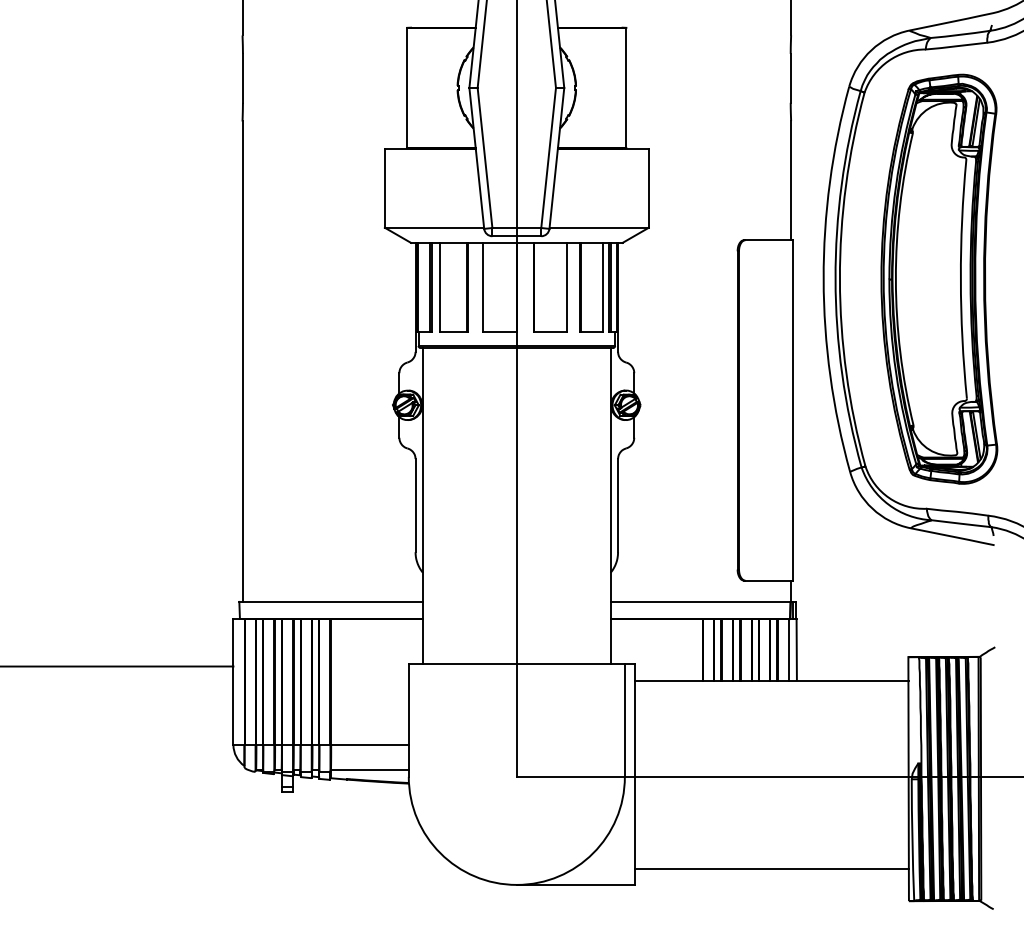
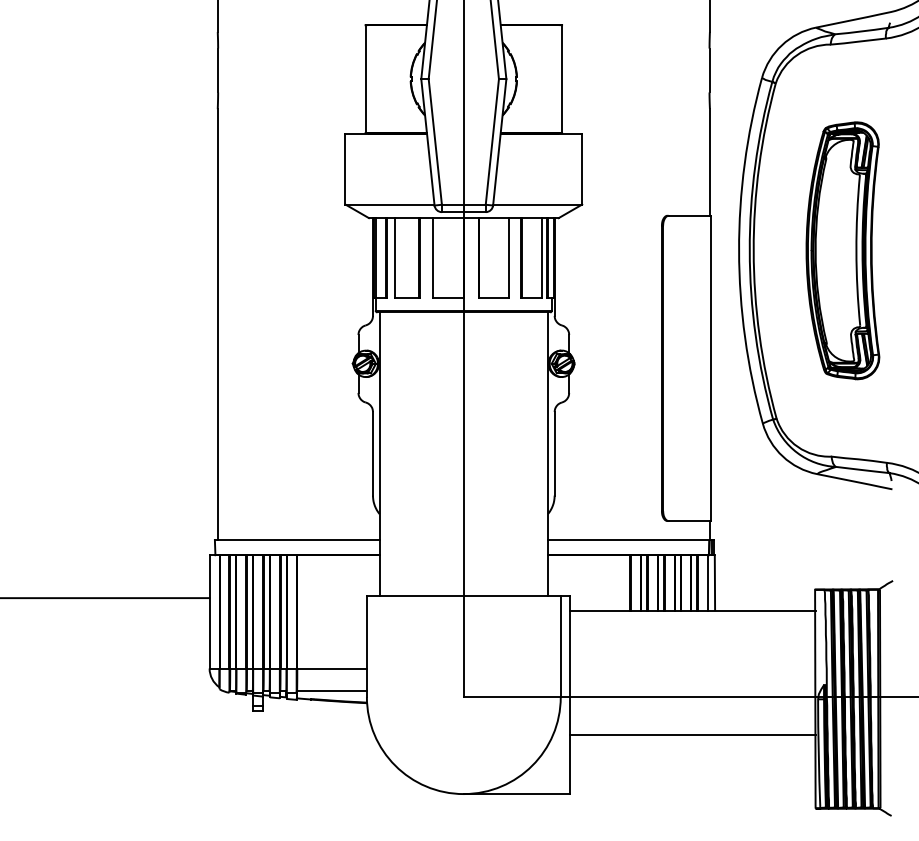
part: (938, 279) -> (842, 250), size x0.7
line: (771, 868) -> (692, 735), moved

